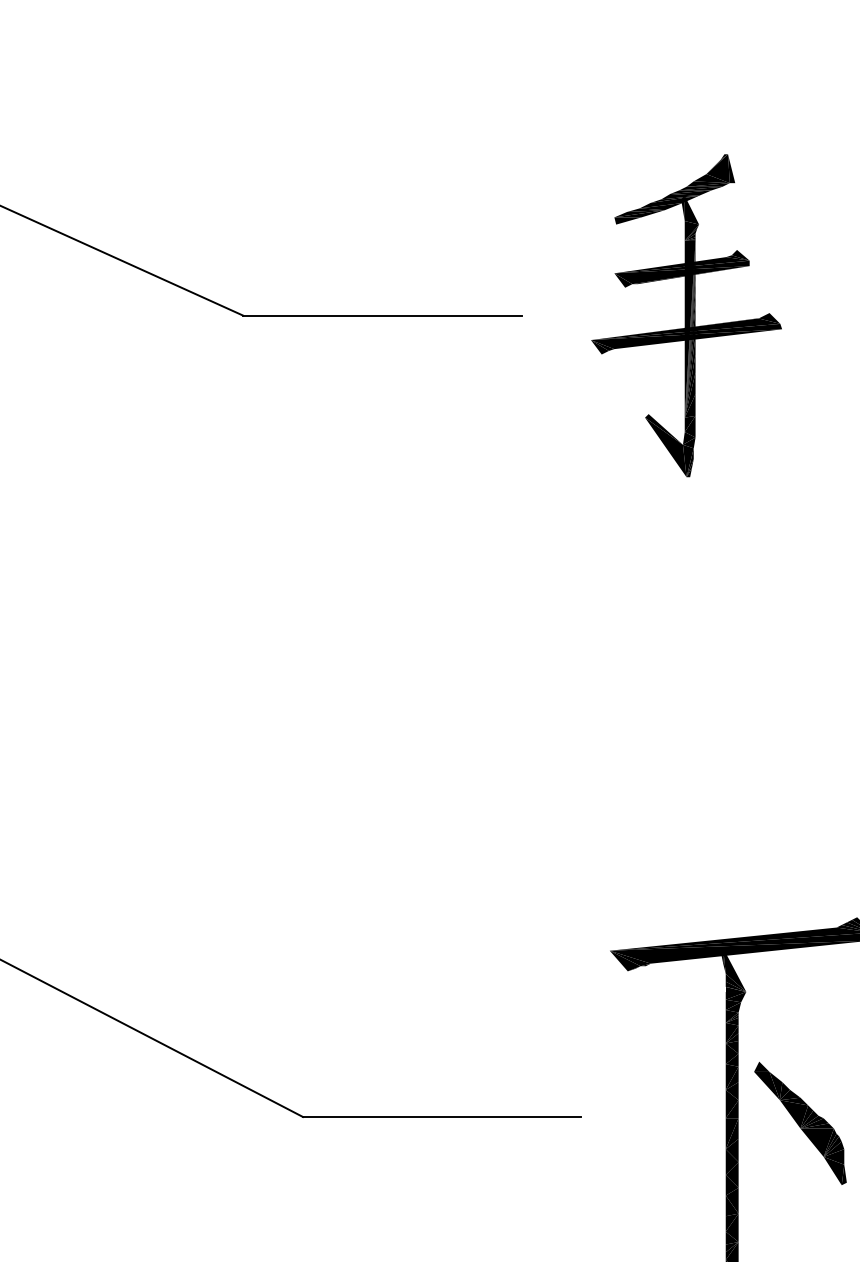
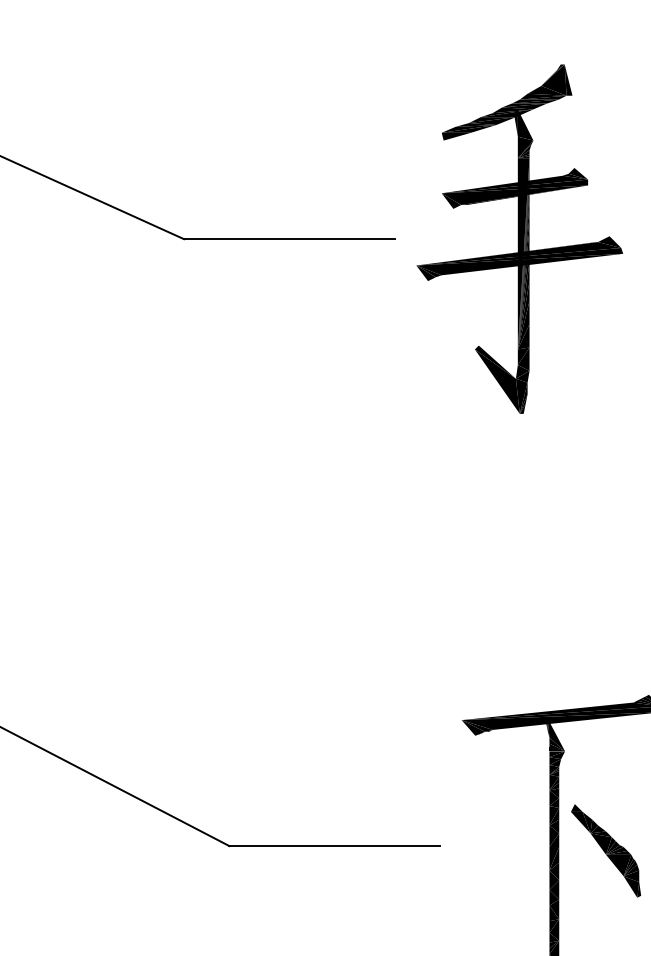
part: (686, 315) -> (519, 239), size x1.43

